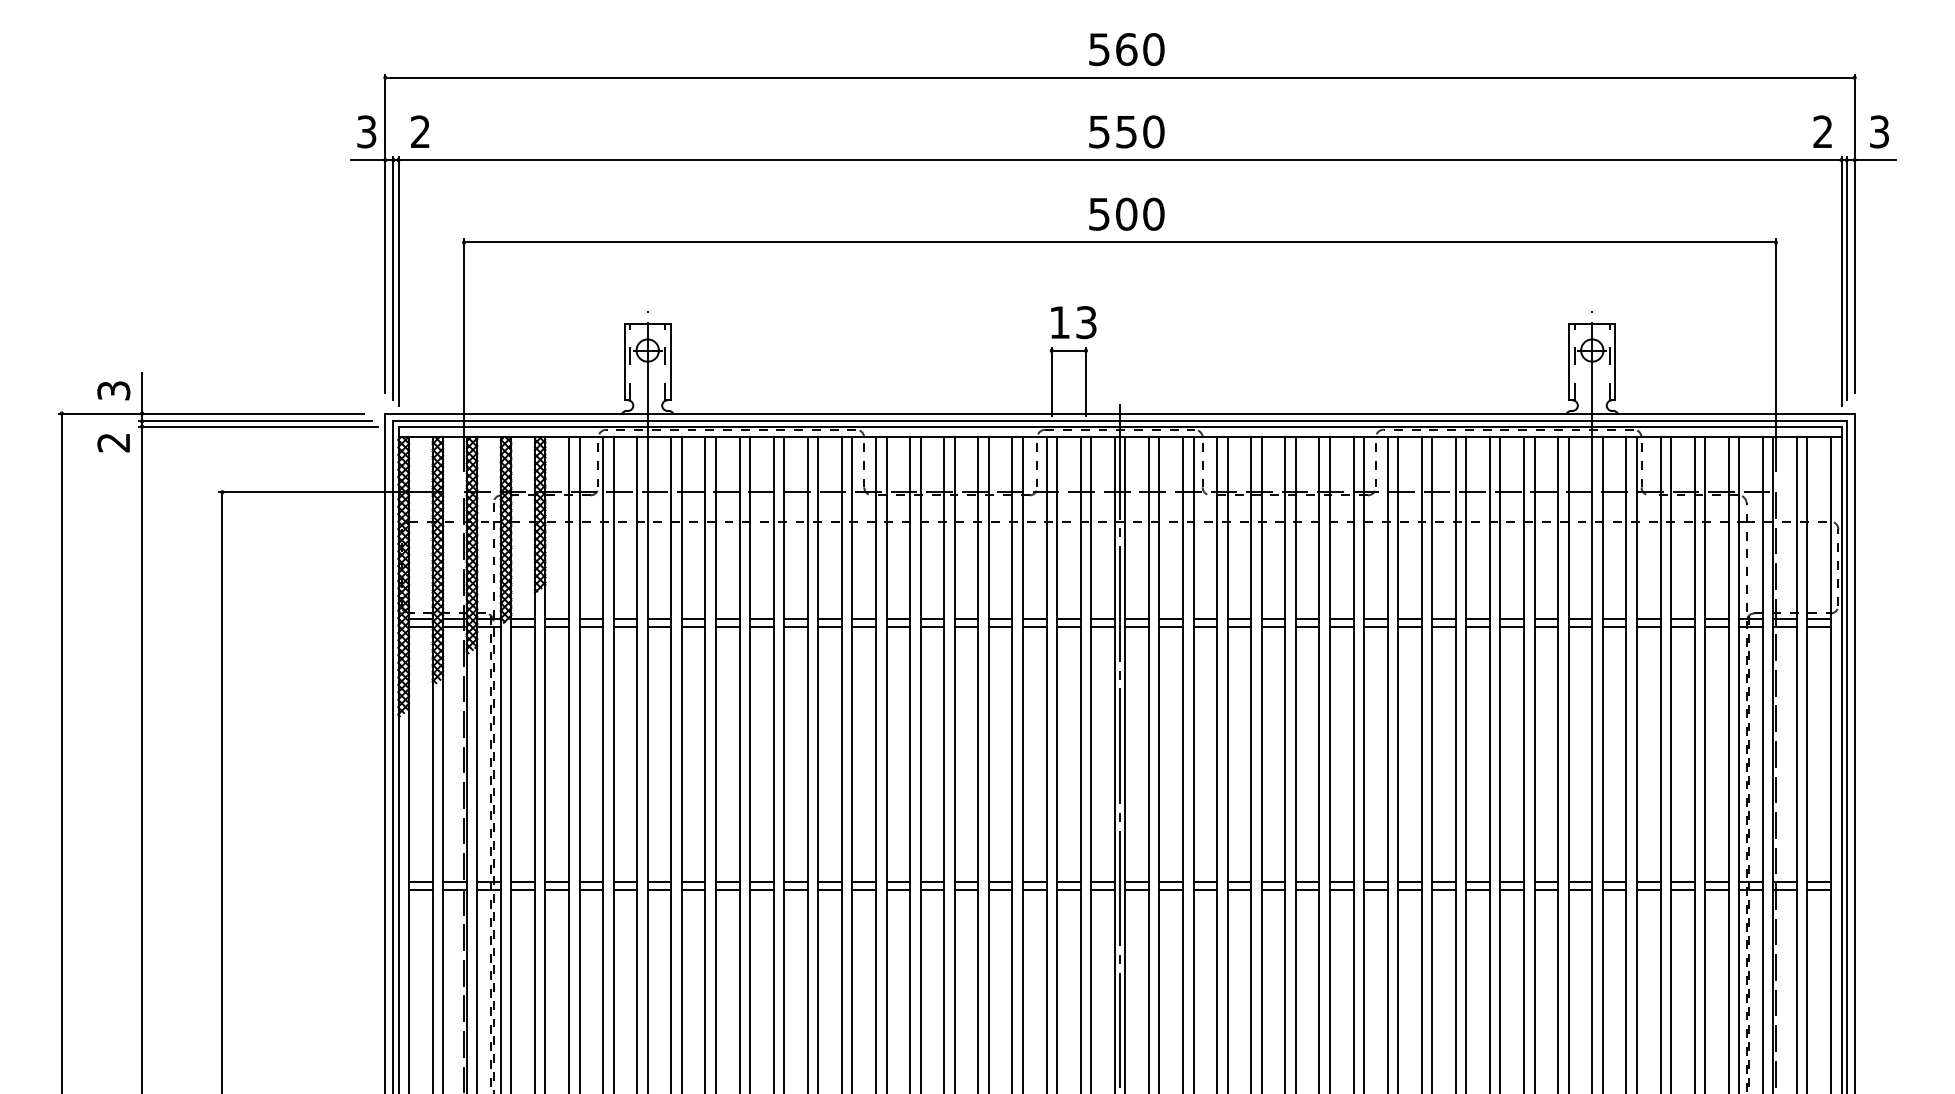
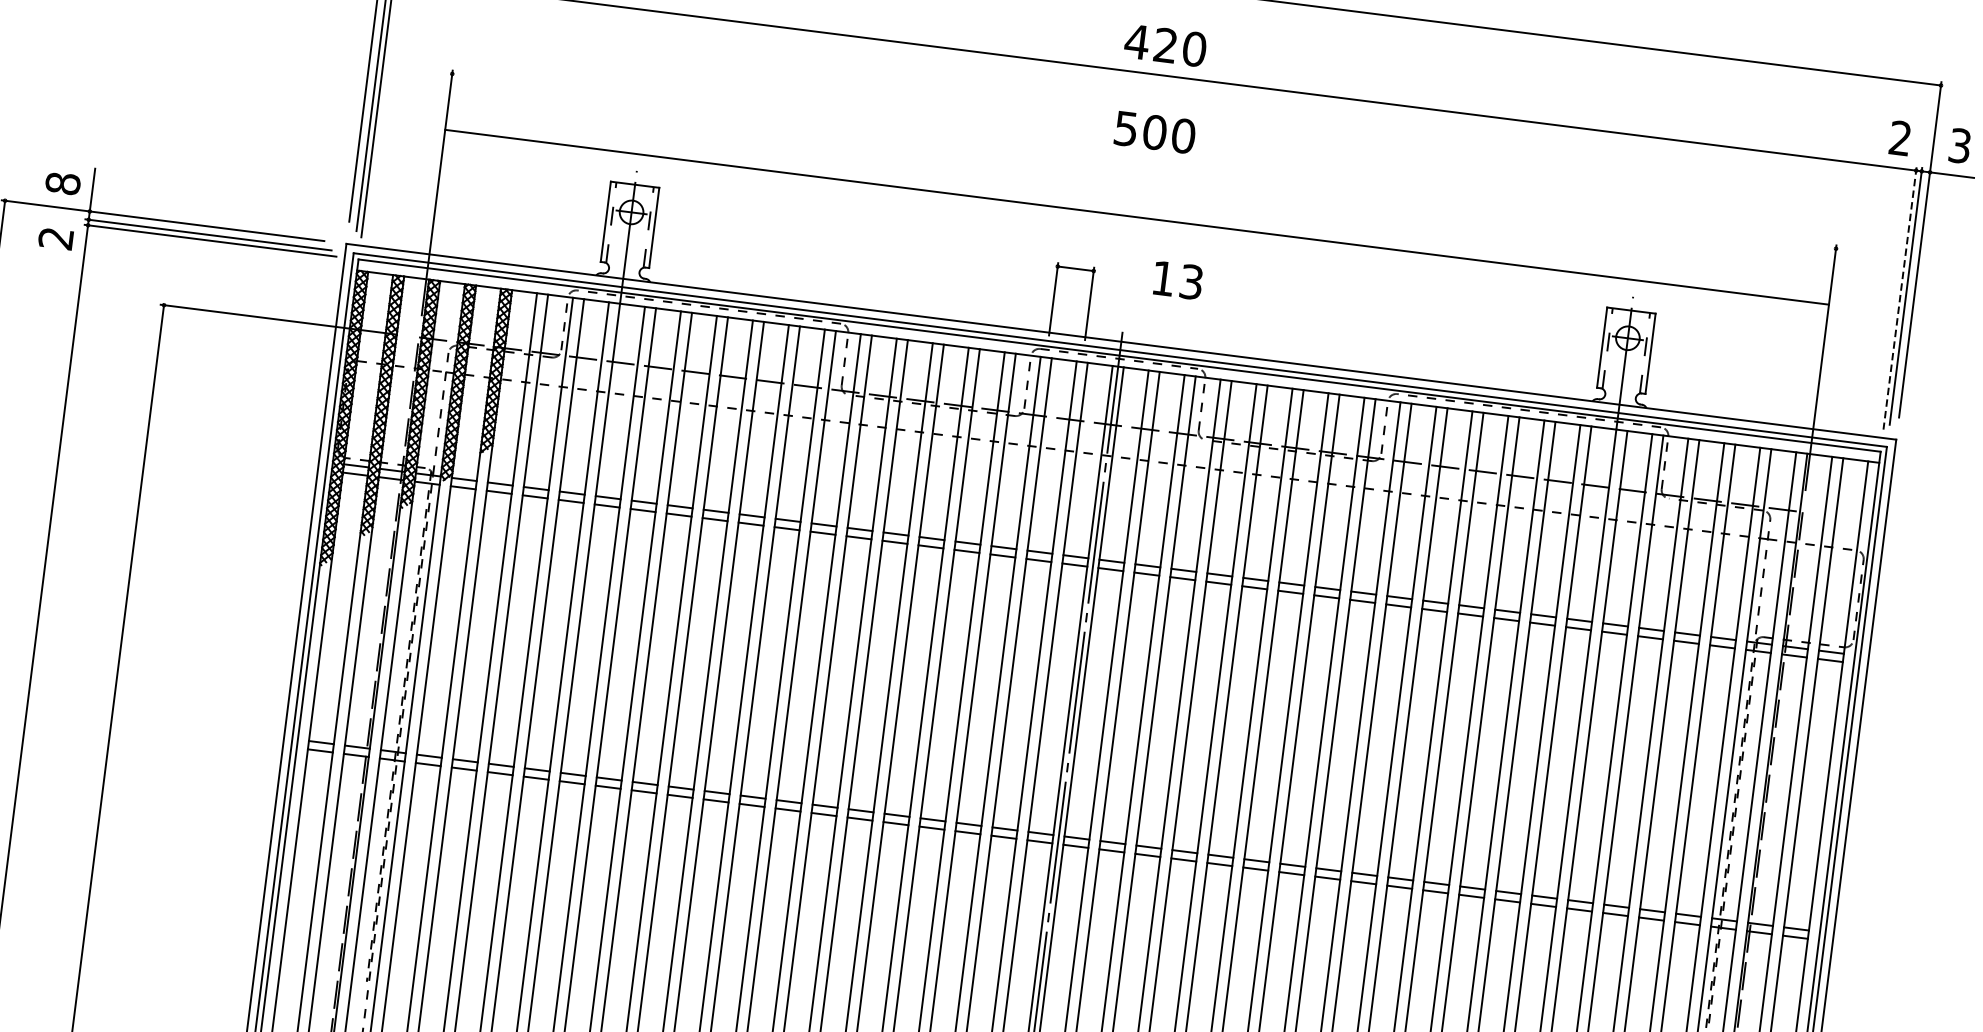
text: (1112, 131) -> (1151, 43), 550 -> 420
line: (1119, 242) -> (1136, 217), moved
line: (1841, 281) -> (1899, 298), solid -> dashed
text: (1073, 322) -> (1177, 280), moved
text: (113, 390) -> (62, 183), 3 -> 8

